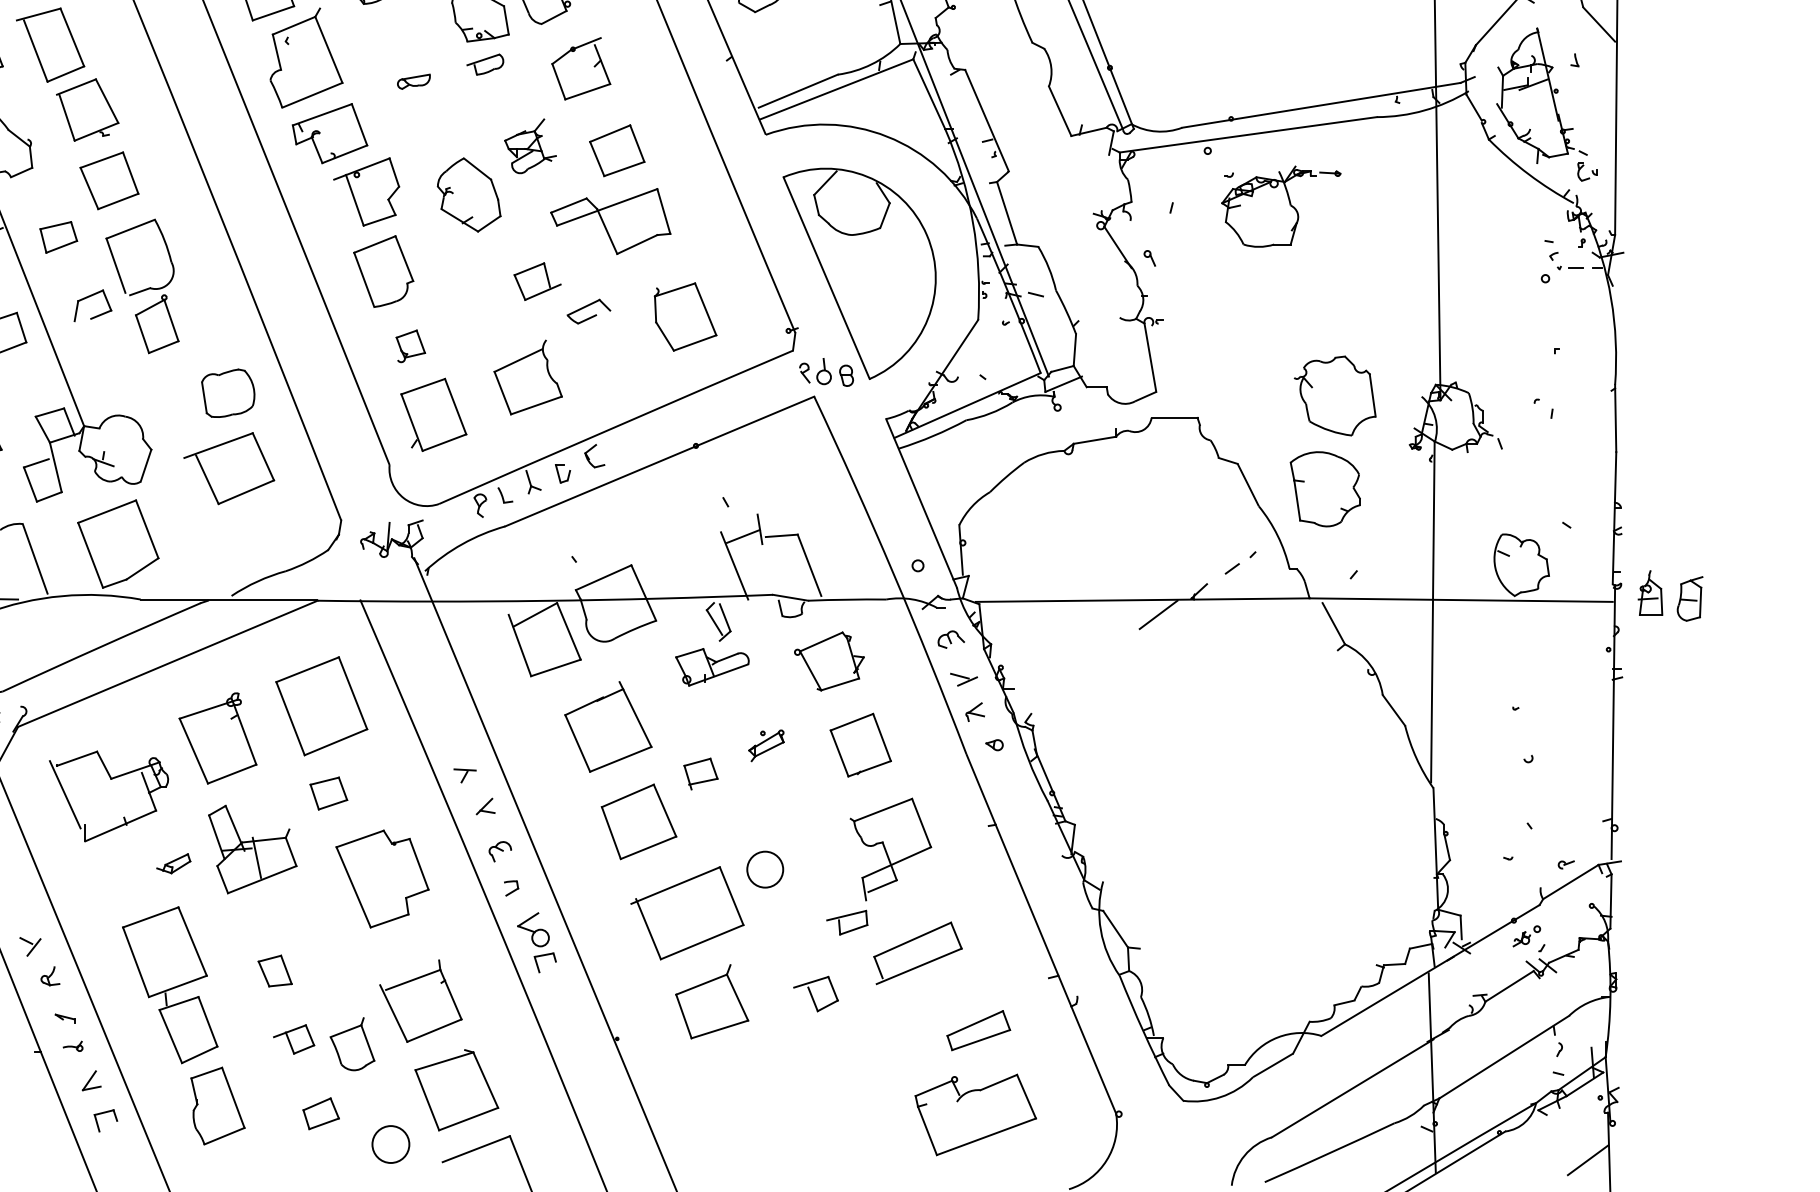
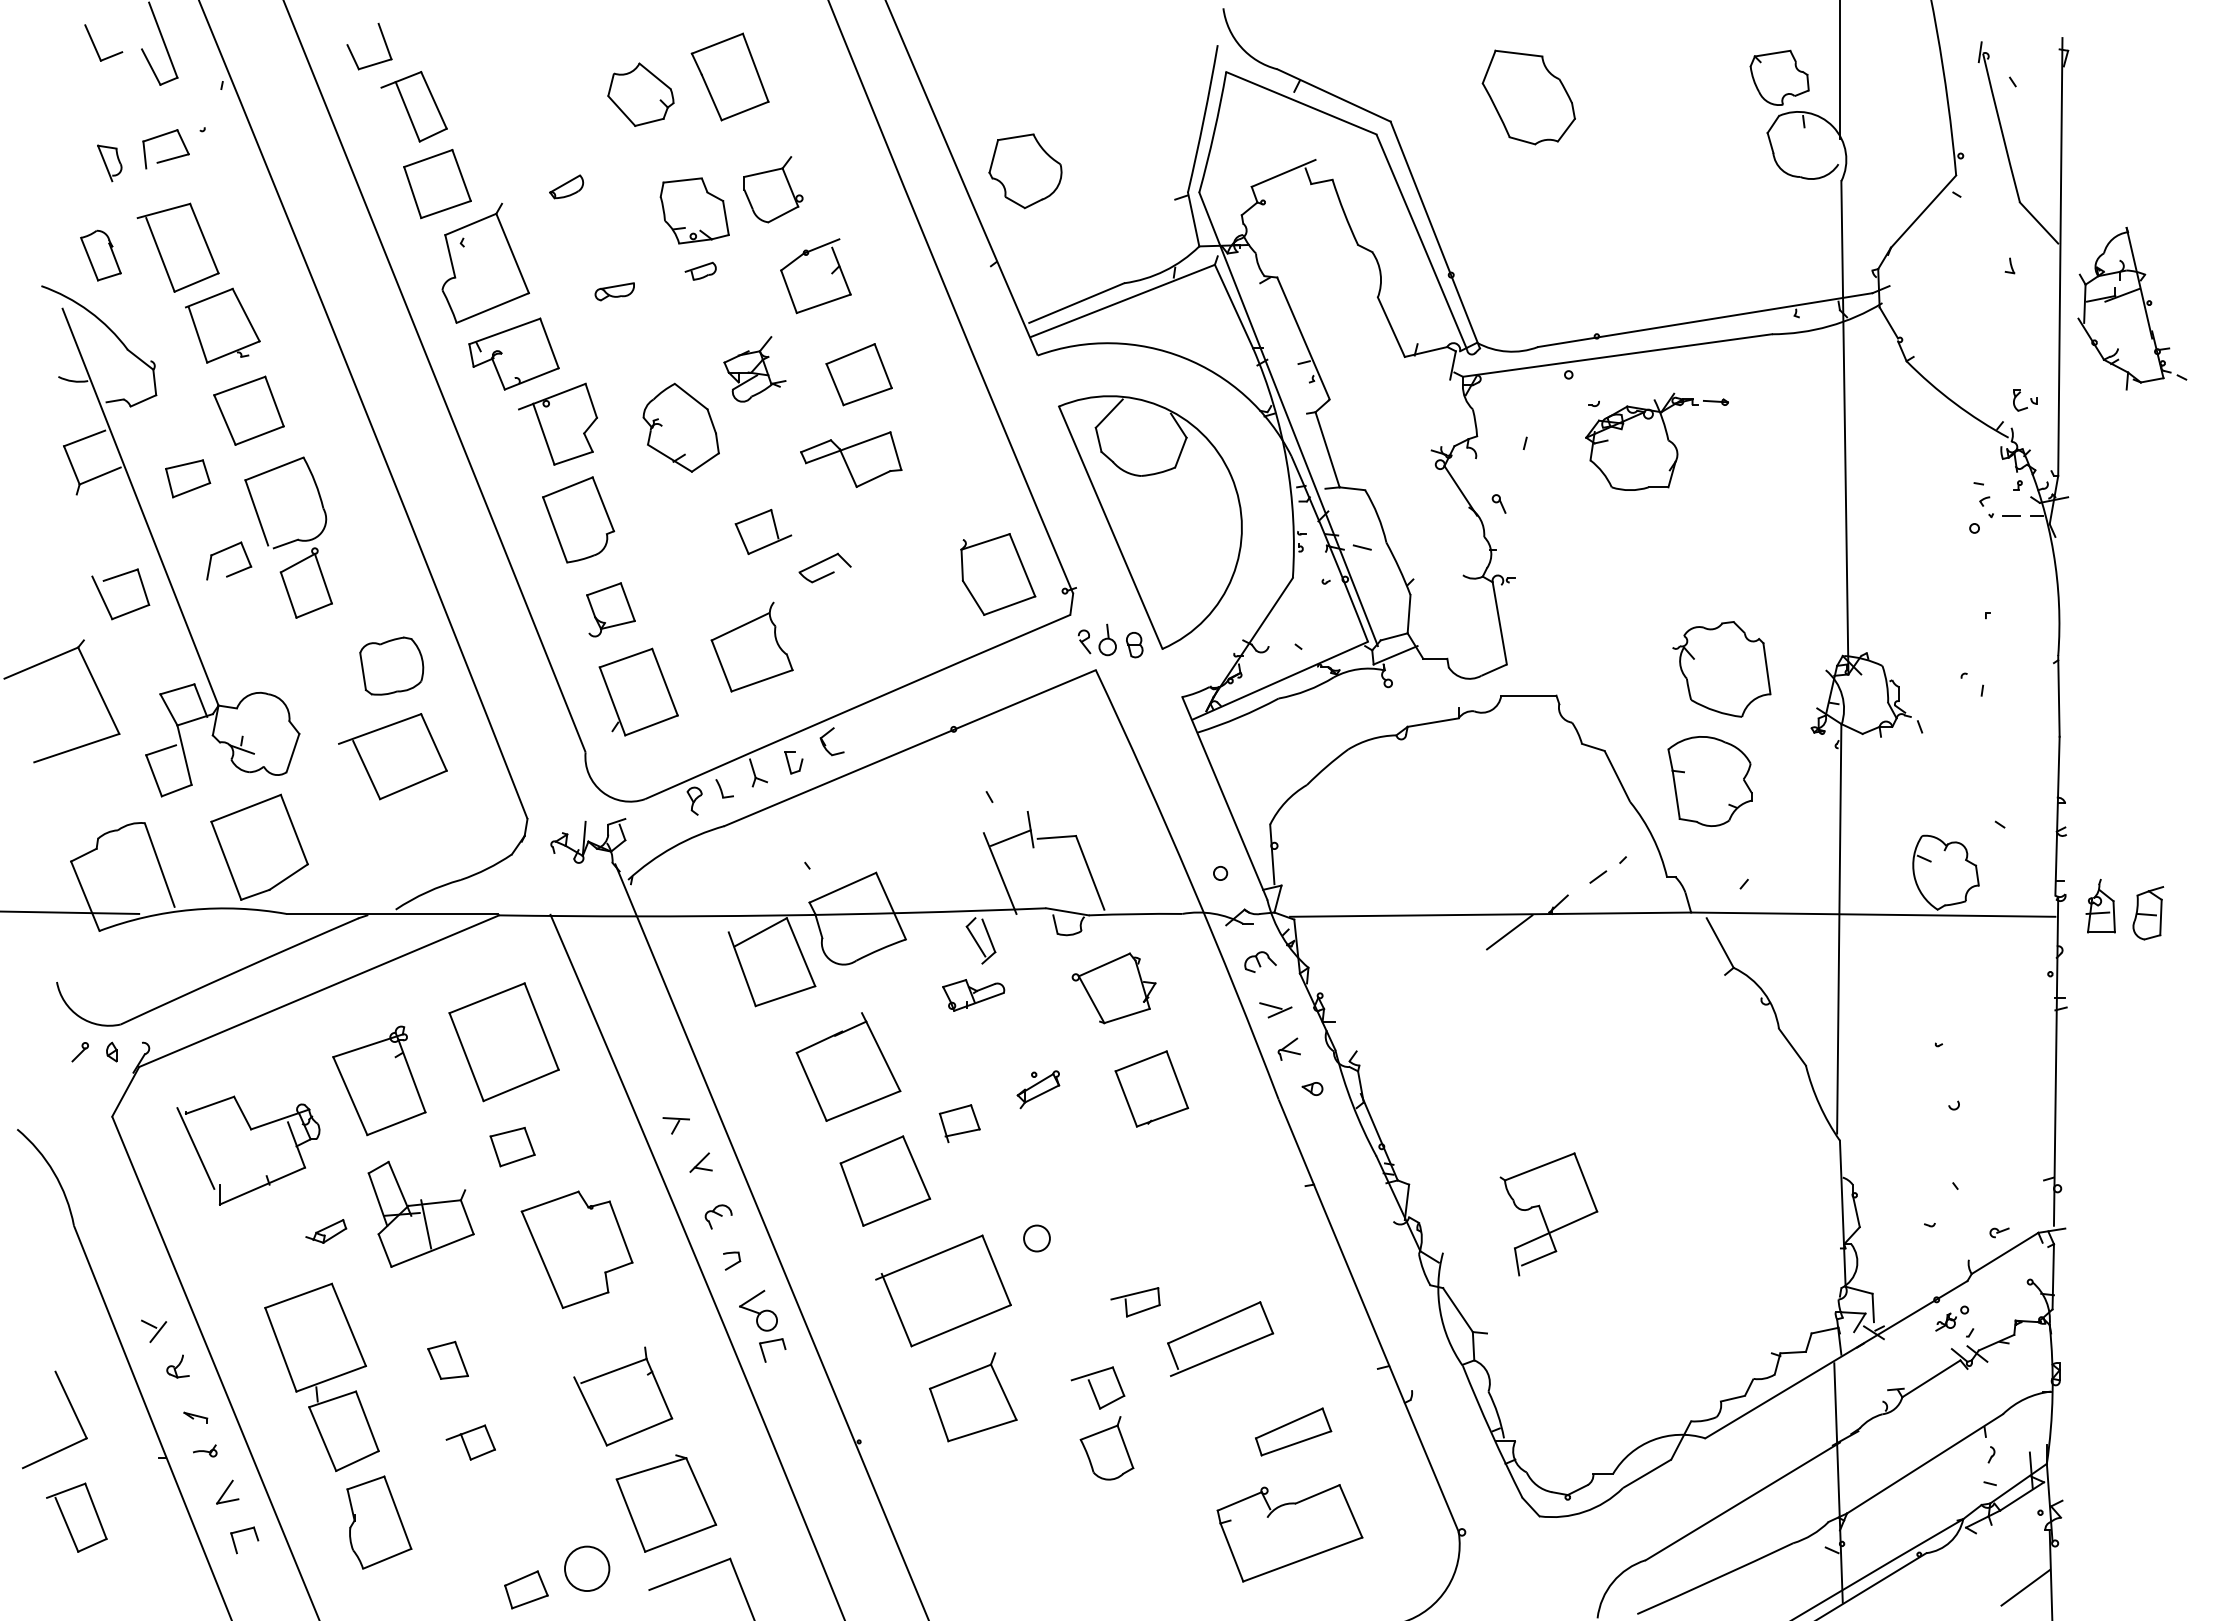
part: (485, 64) -> (700, 271), size x0.7
part: (1542, 95) -> (2132, 308), moved
part: (610, 221) -> (850, 459), size x0.7
part: (685, 317) -> (998, 574), moved
part: (411, 346) -> (611, 609), size x1.4
part: (712, 667) -> (973, 995), size x0.7
part: (890, 849) -> (1548, 1214), moved
circle: (764, 869) -> (1036, 1238), size x0.6
part: (352, 1044) -> (1106, 1448), moved
part: (321, 1113) -> (526, 1589), moved

